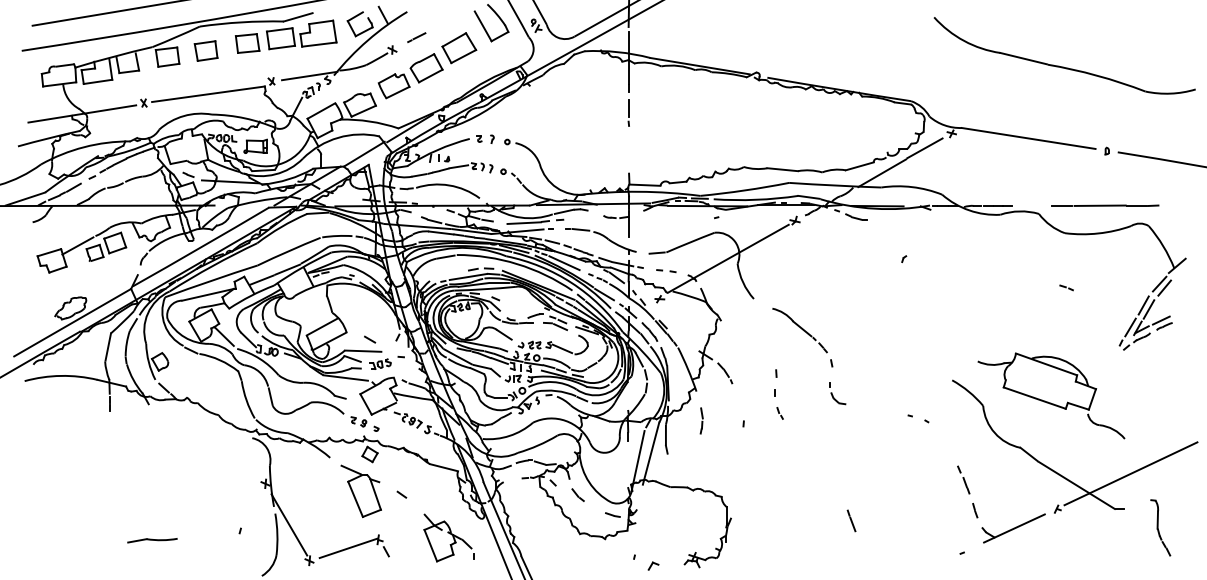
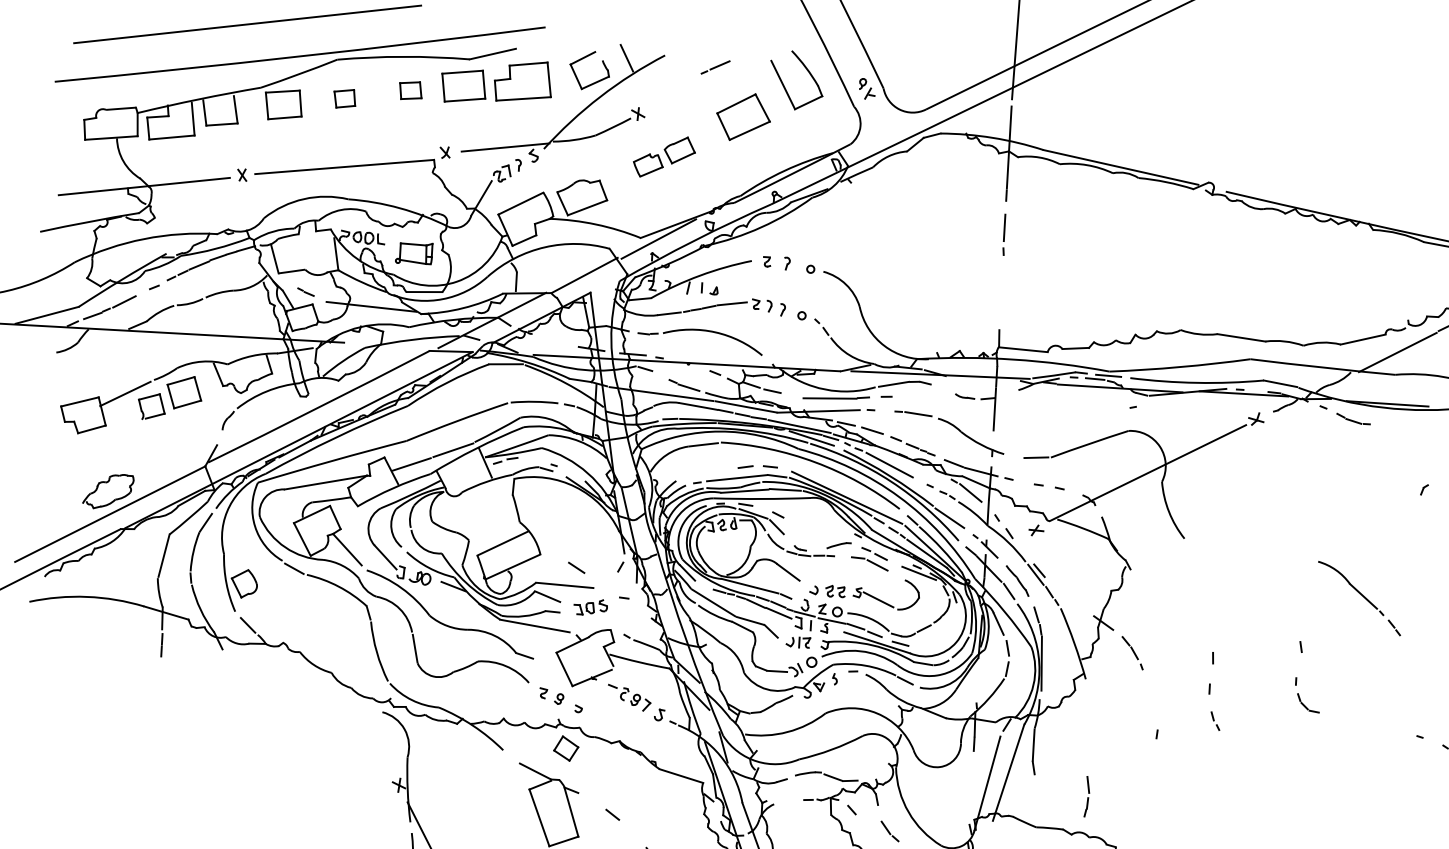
line: (416, 37) -> (715, 67), moved
part: (247, 43) -> (410, 90), size x0.6
part: (205, 50) -> (343, 97), size x0.6
part: (410, 76) -> (664, 157), size x0.6
part: (799, 330) -> (1358, 598), moved
part: (701, 420) -> (1086, 796), moved

